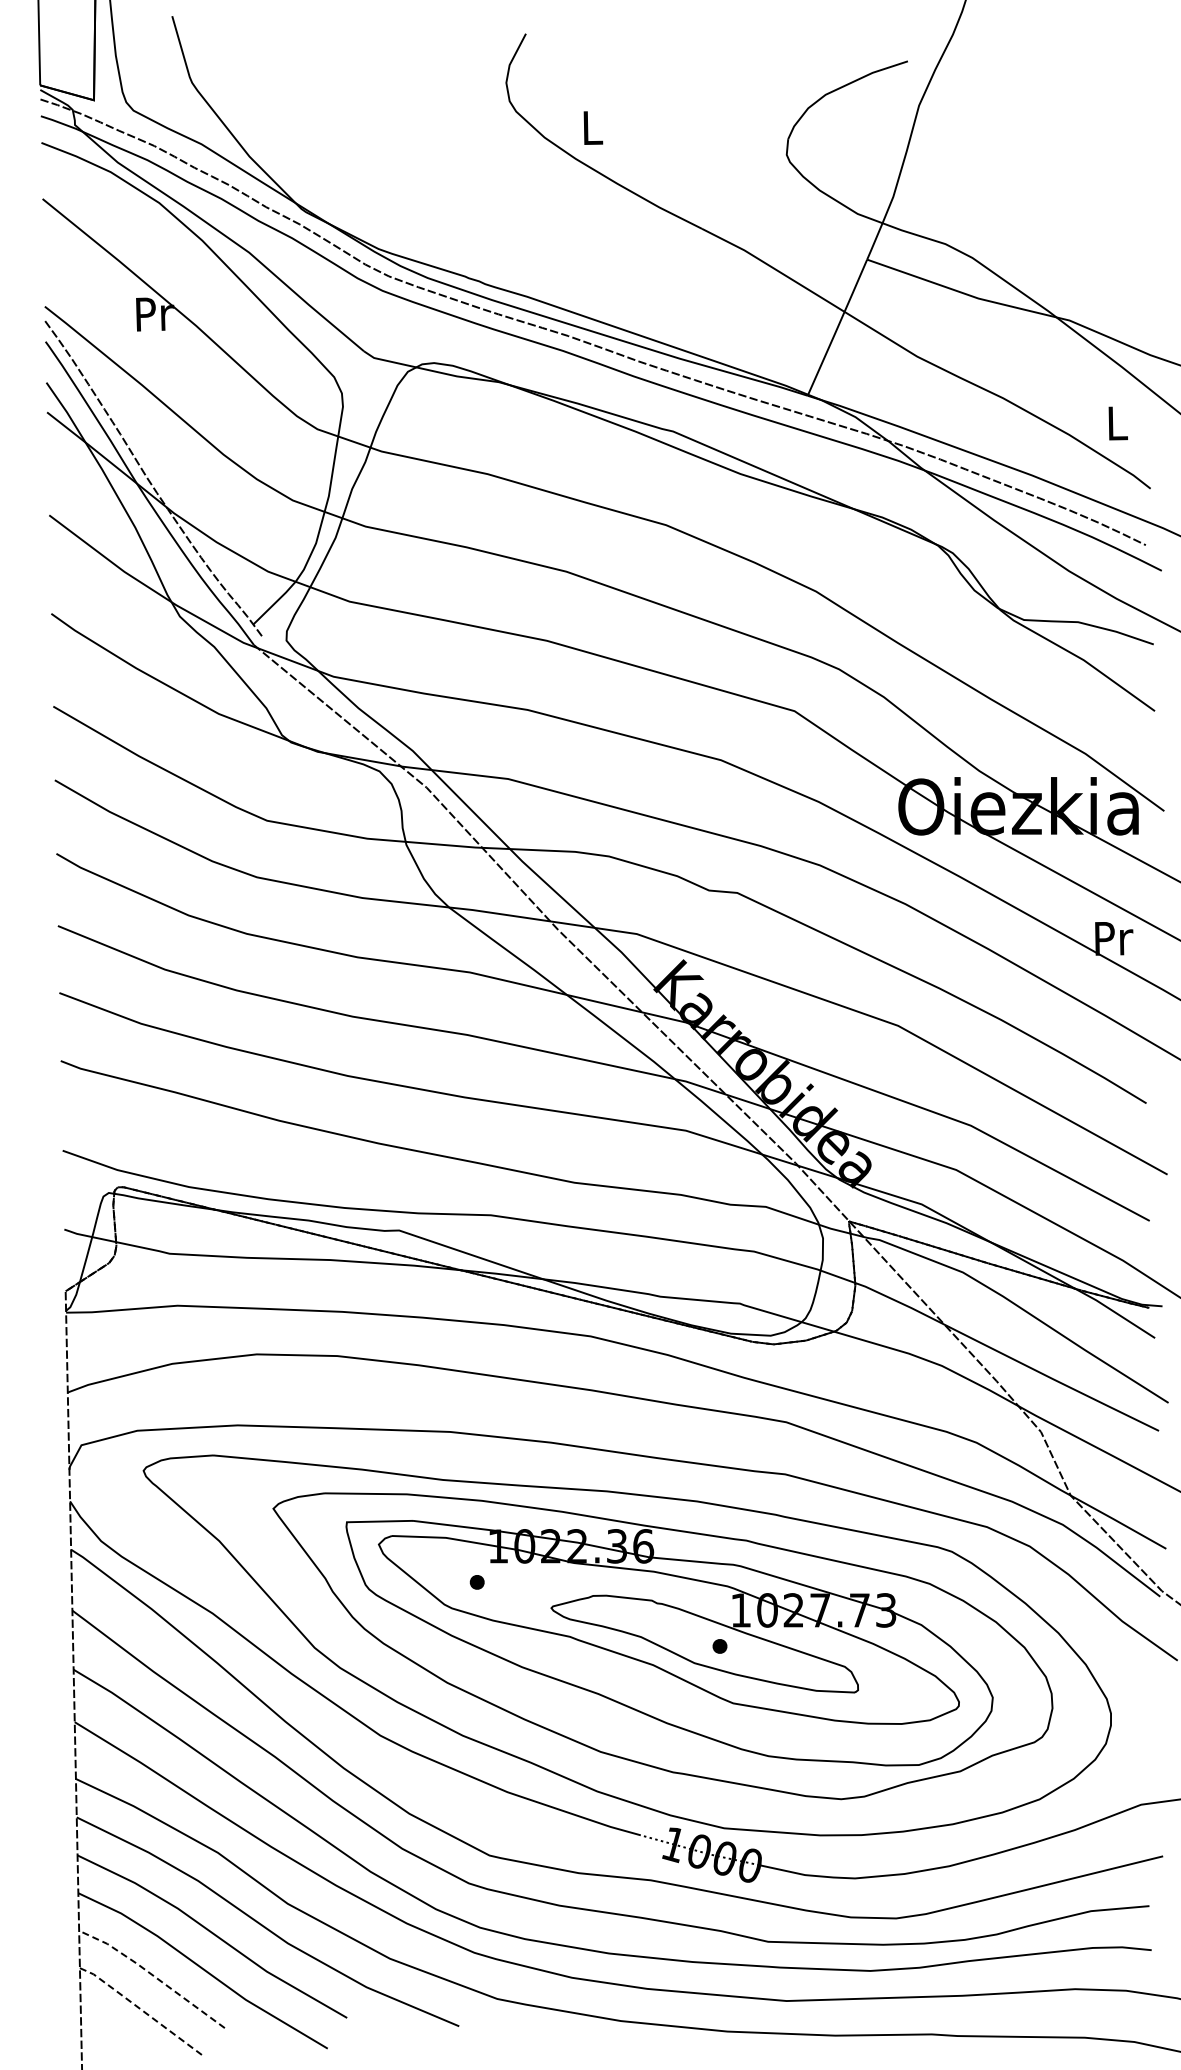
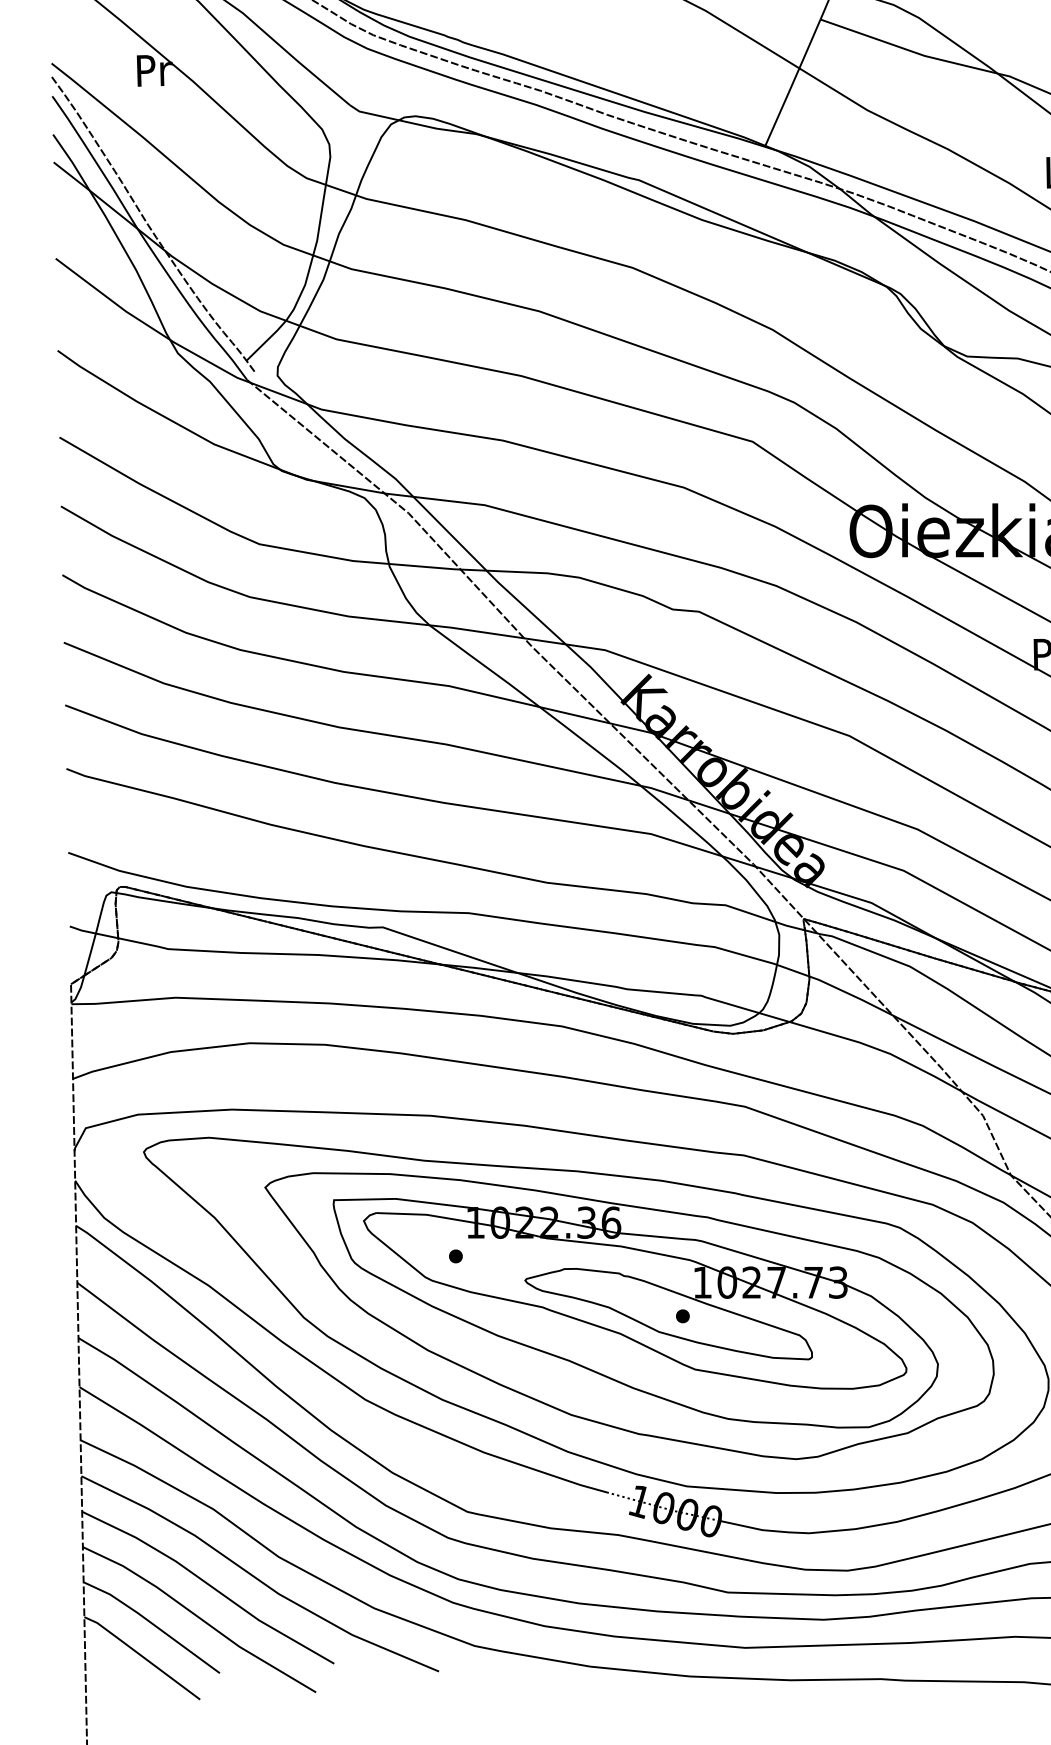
line: (152, 1974) -> (152, 1623), dashed -> solid
line: (141, 2009) -> (141, 1655), dashed -> solid

